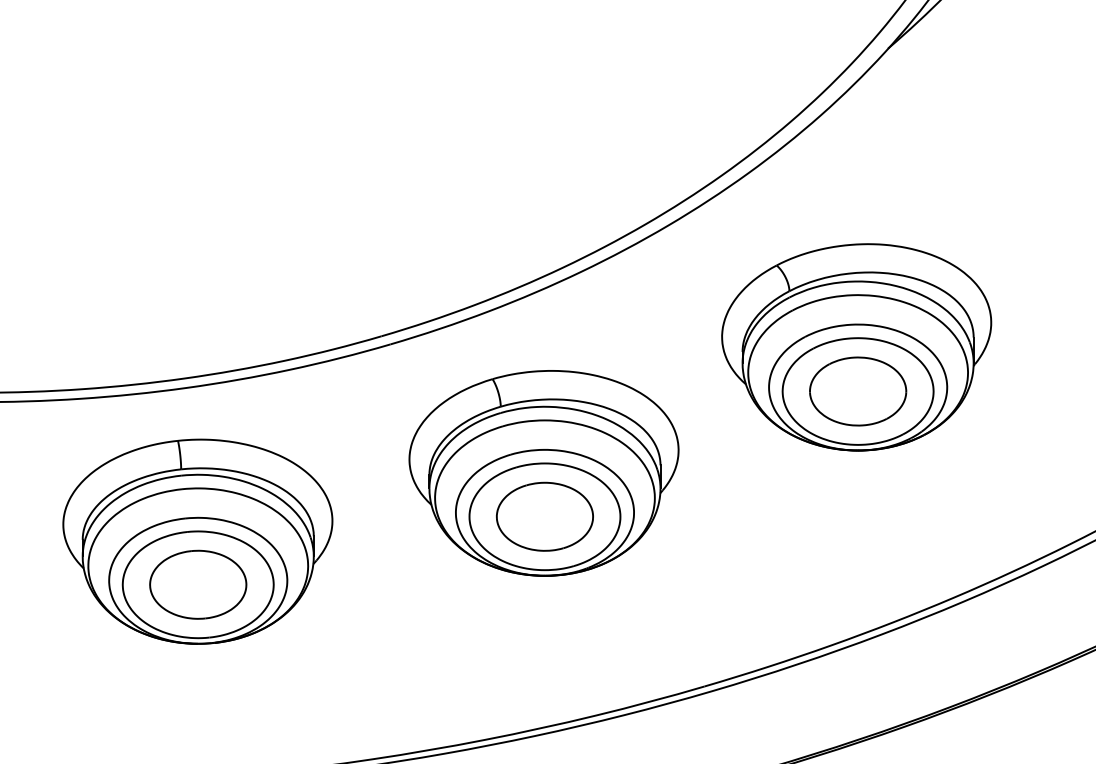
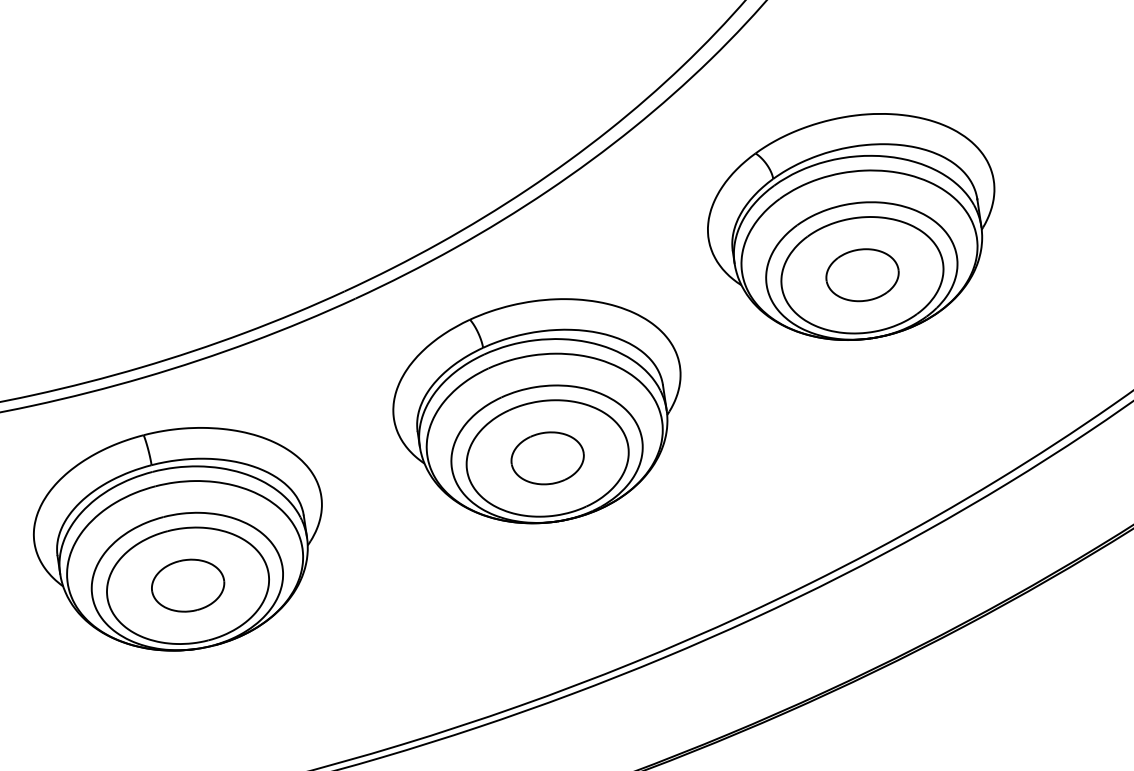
part: (858, 391) -> (862, 275), size x0.7
part: (544, 516) -> (547, 458), size x0.7
part: (198, 584) -> (188, 585), size x0.7

